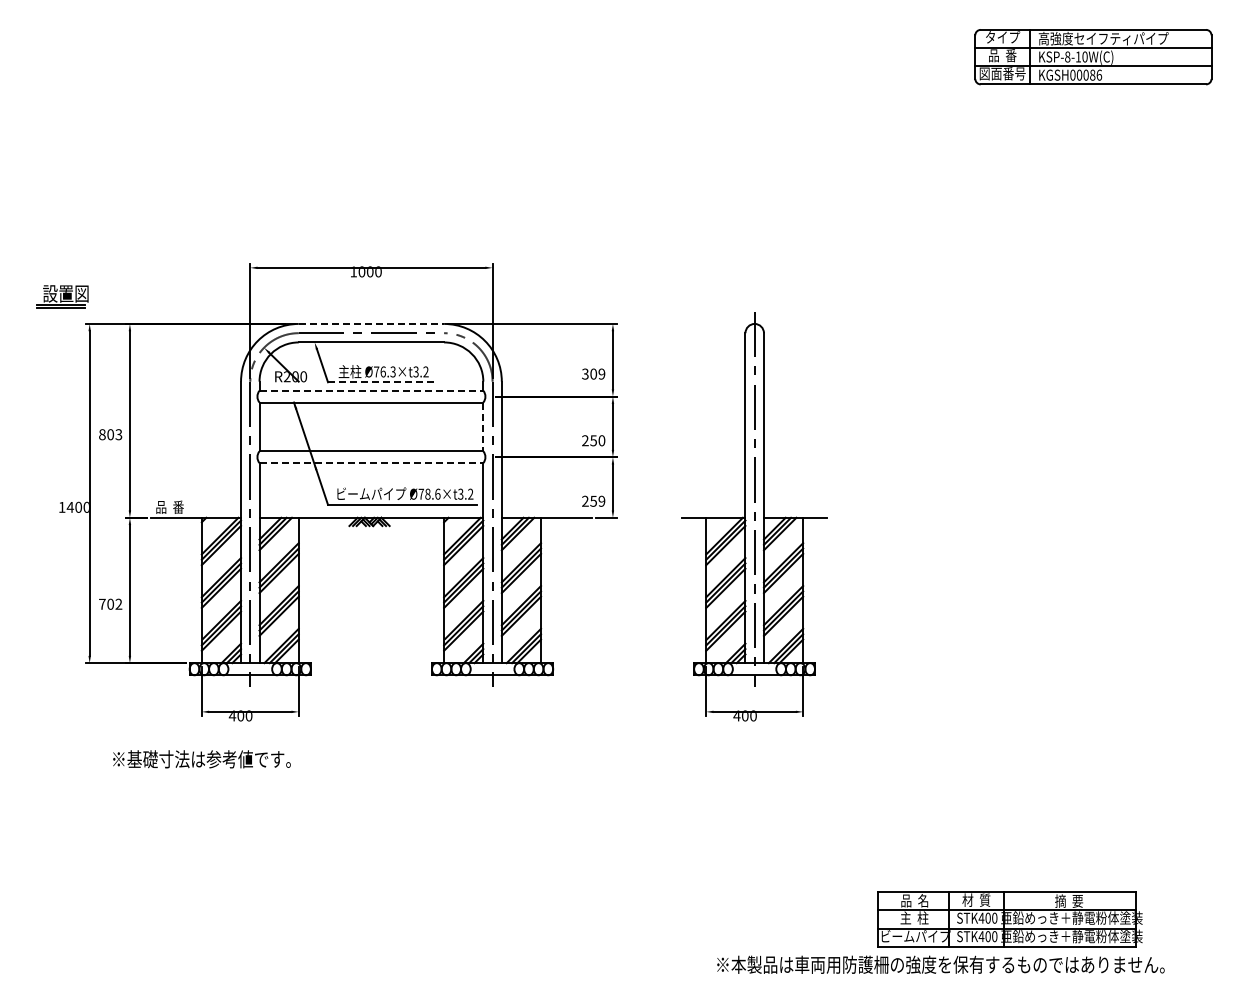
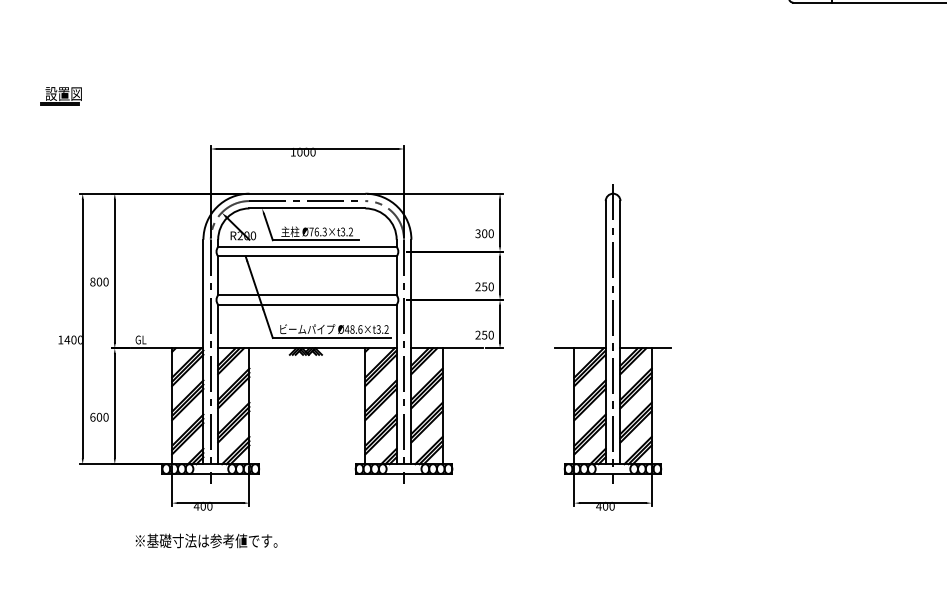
part: (62, 296) -> (61, 96), moved
line: (371, 323) -> (307, 193), dashed -> solid
text: (601, 373) -> (490, 233), 309 -> 300
line: (382, 382) -> (316, 240), dashed -> solid
line: (371, 390) -> (307, 246), dashed -> solid
line: (483, 427) -> (396, 276), dashed -> solid
text: (118, 434) -> (105, 281), 803 -> 800
line: (371, 463) -> (307, 305), dashed -> solid
text: (421, 493) -> (347, 328), Ø78.6×t3.2 -> Ø48.6×t3.2
text: (601, 501) -> (490, 335), 259 -> 250
text: (169, 506) -> (146, 339), 品  番 -> GL
text: (110, 603) -> (99, 416), 702 -> 600
text: (201, 759) -> (206, 541), moved

